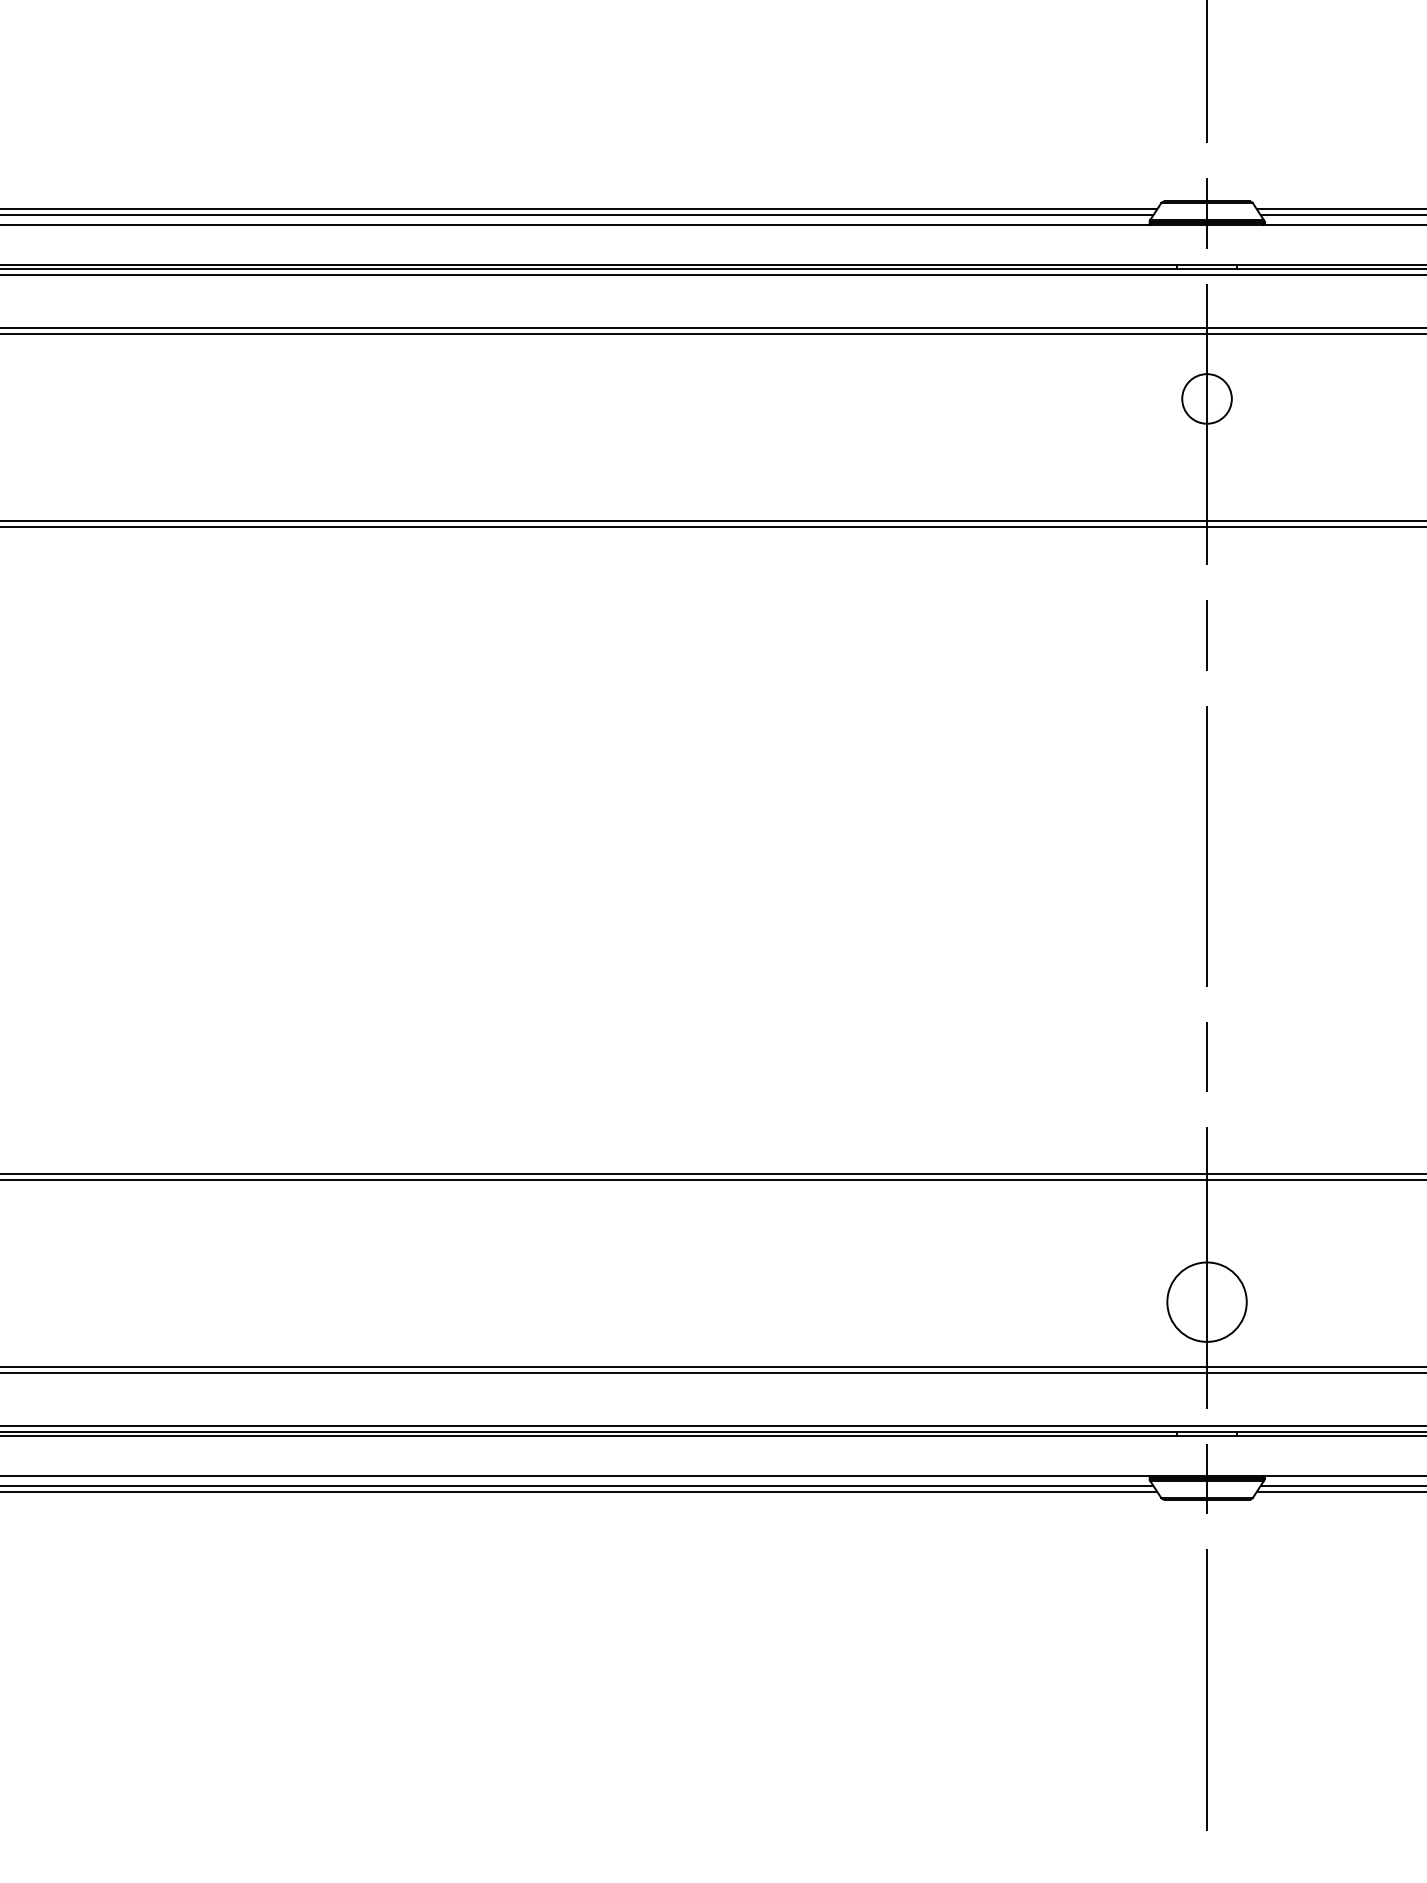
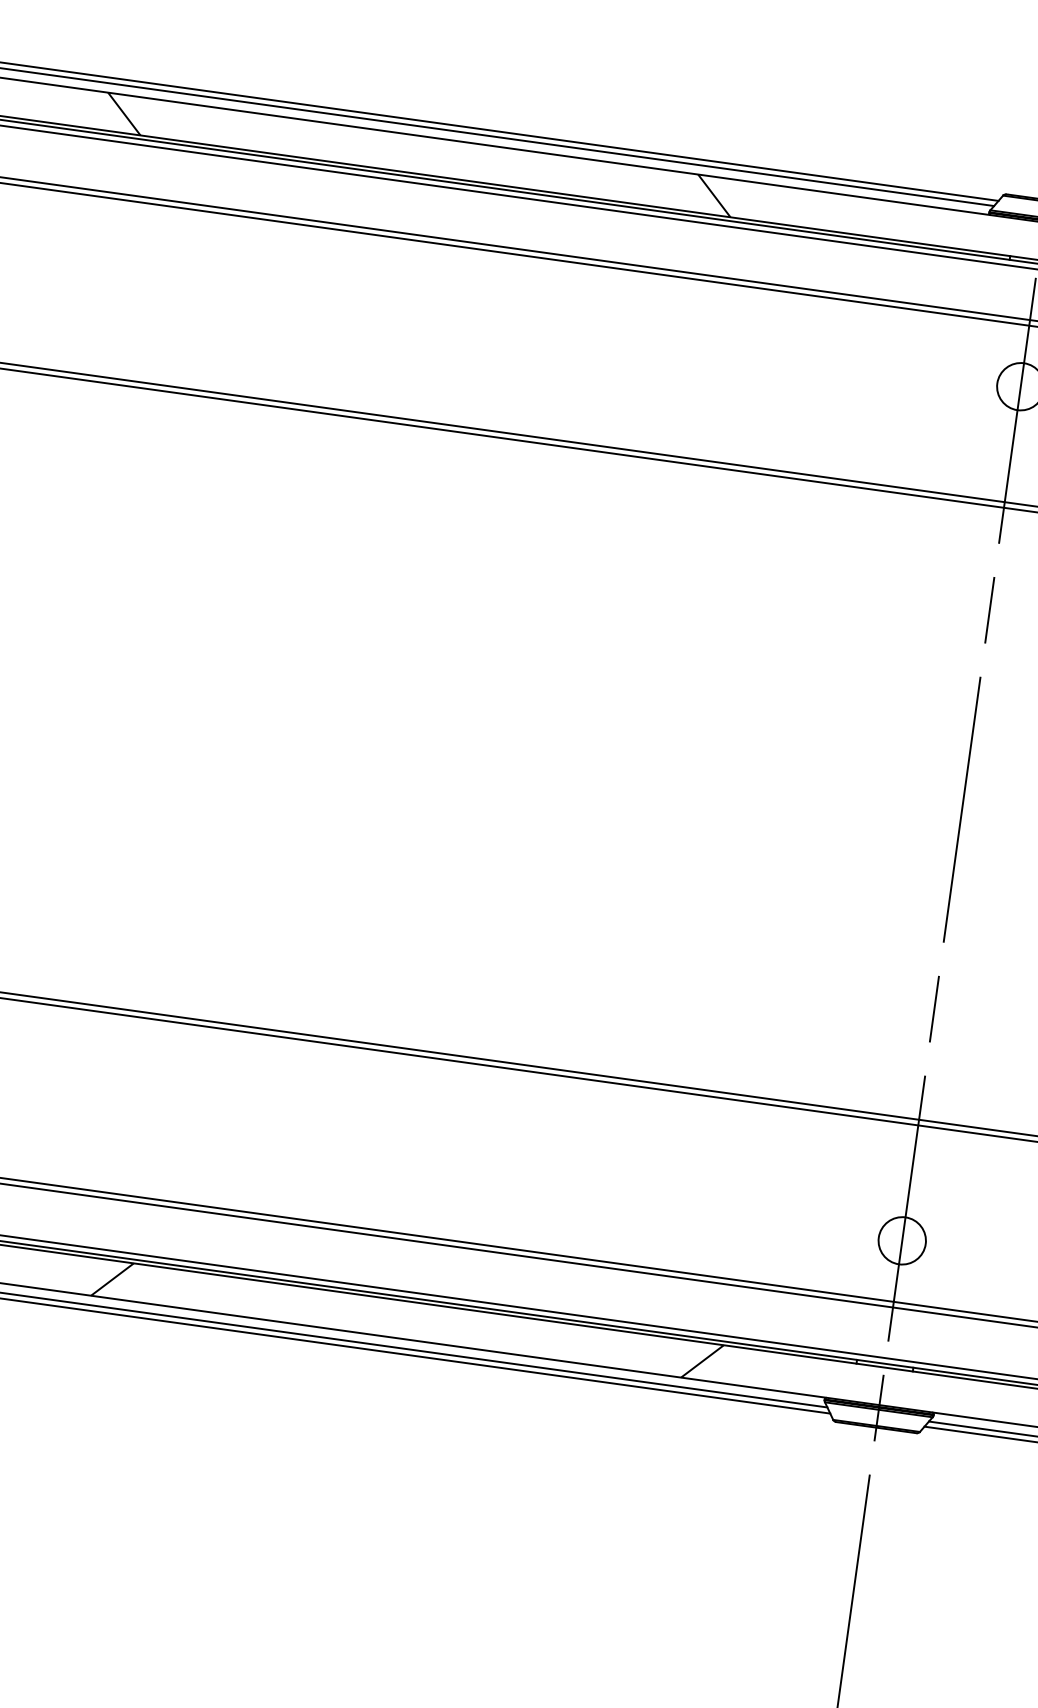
hatch: (549, 244) -> (419, 154), added
circle: (1206, 1302) -> (901, 1241), size x0.62
hatch: (704, 1455) -> (406, 1319), added

